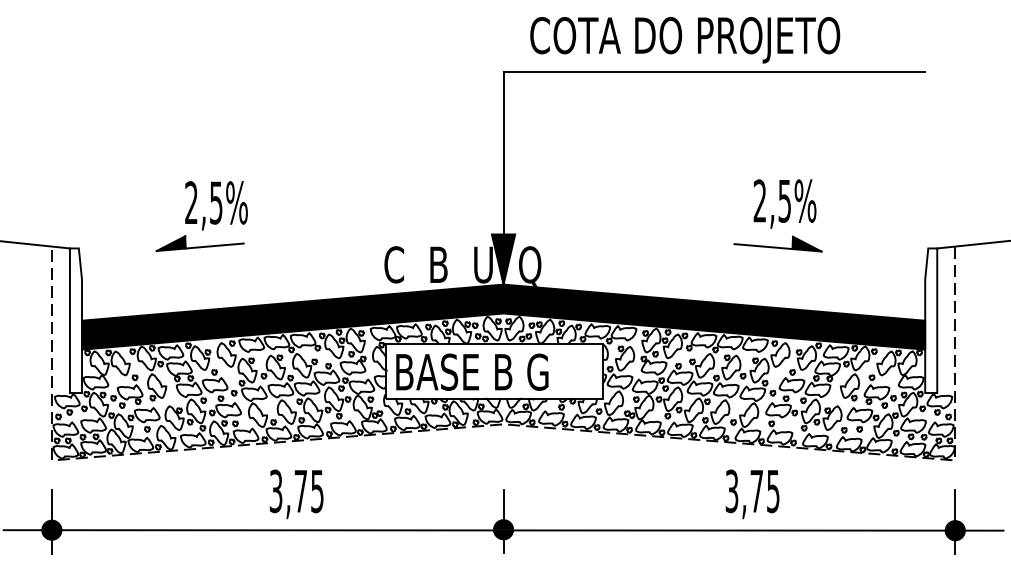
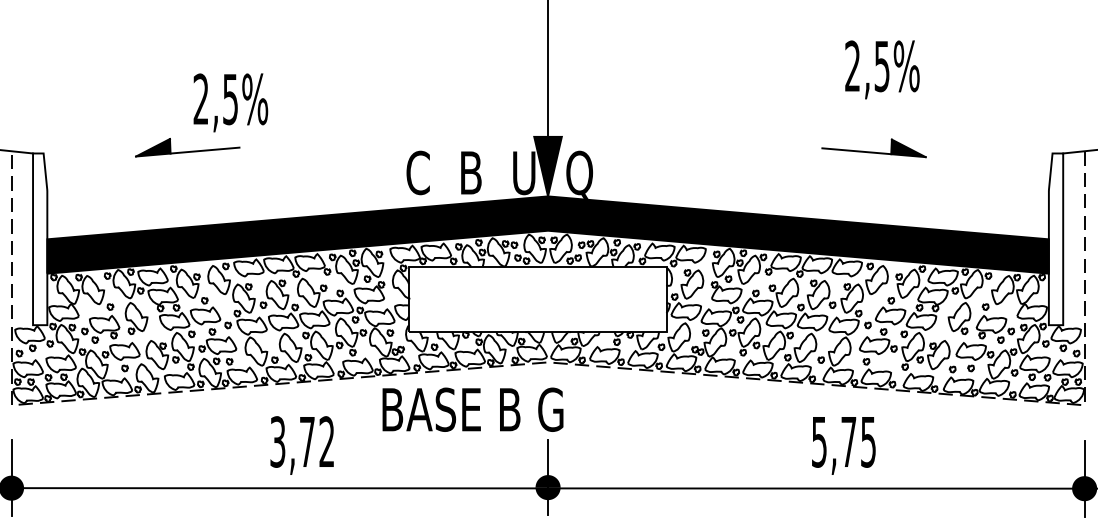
text: (784, 203) -> (881, 69), moved
text: (216, 205) -> (230, 102), moved
text: (472, 371) -> (473, 408), moved
text: (732, 490) -> (819, 440), 3,75 -> 5,75
text: (317, 491) -> (327, 442), 3,75 -> 3,72

